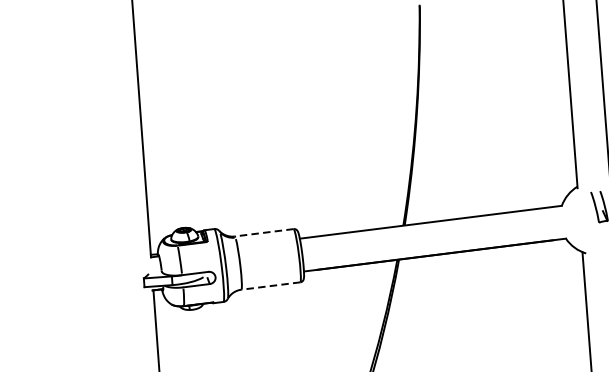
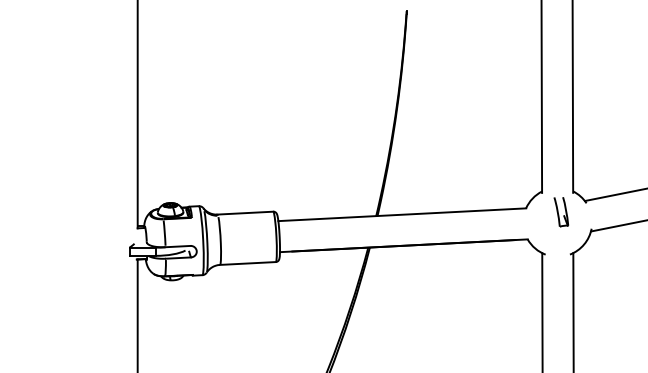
line: (264, 233) -> (245, 213), dashed -> solid
line: (270, 286) -> (247, 263), dashed -> solid

